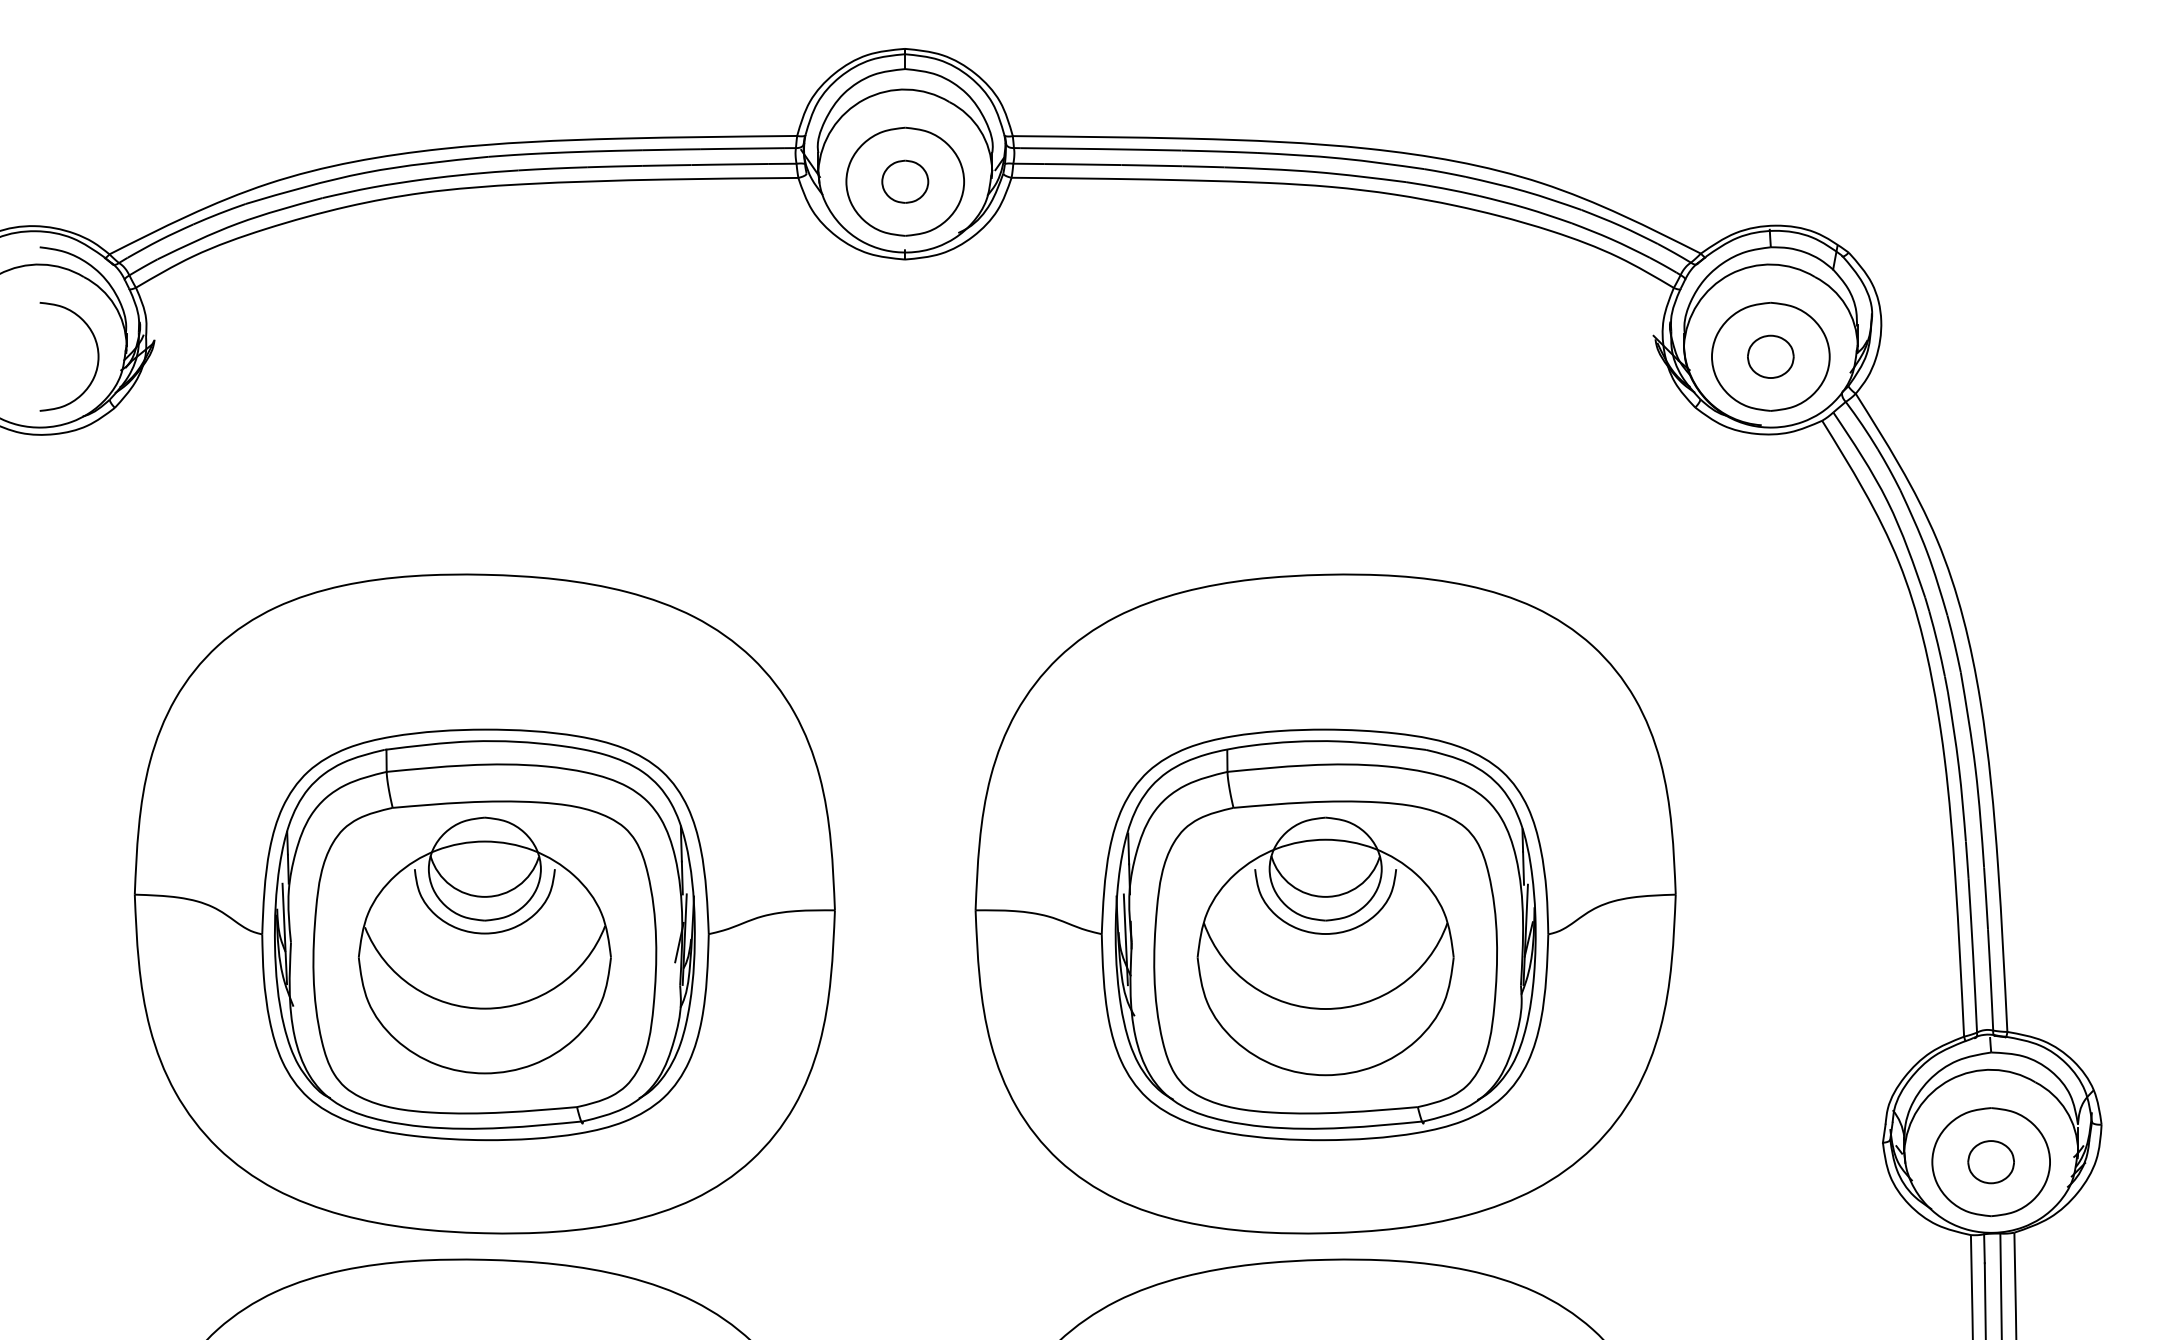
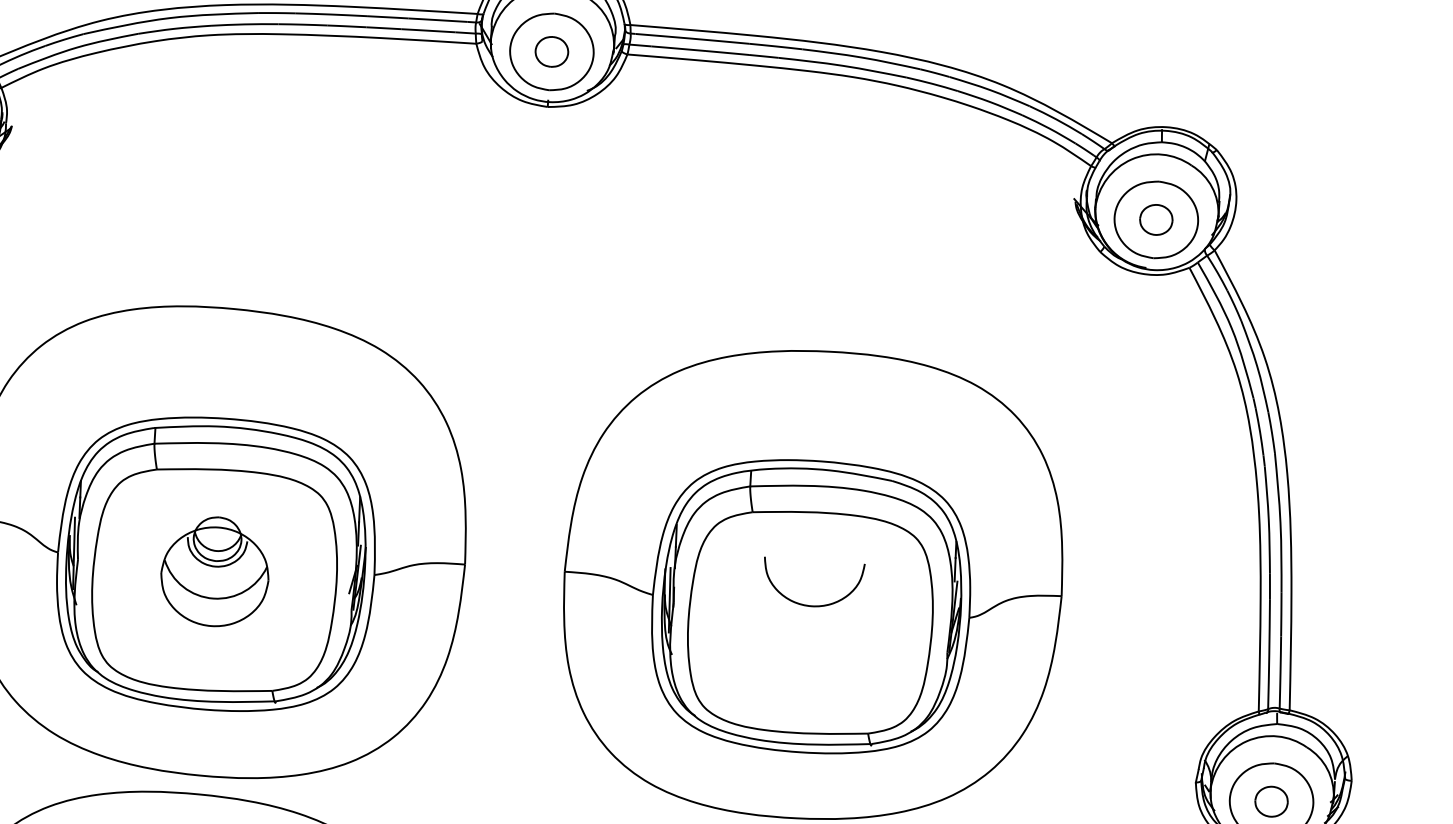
part: (484, 945) -> (214, 571), size x0.6
part: (1325, 946) -> (810, 615), removed

